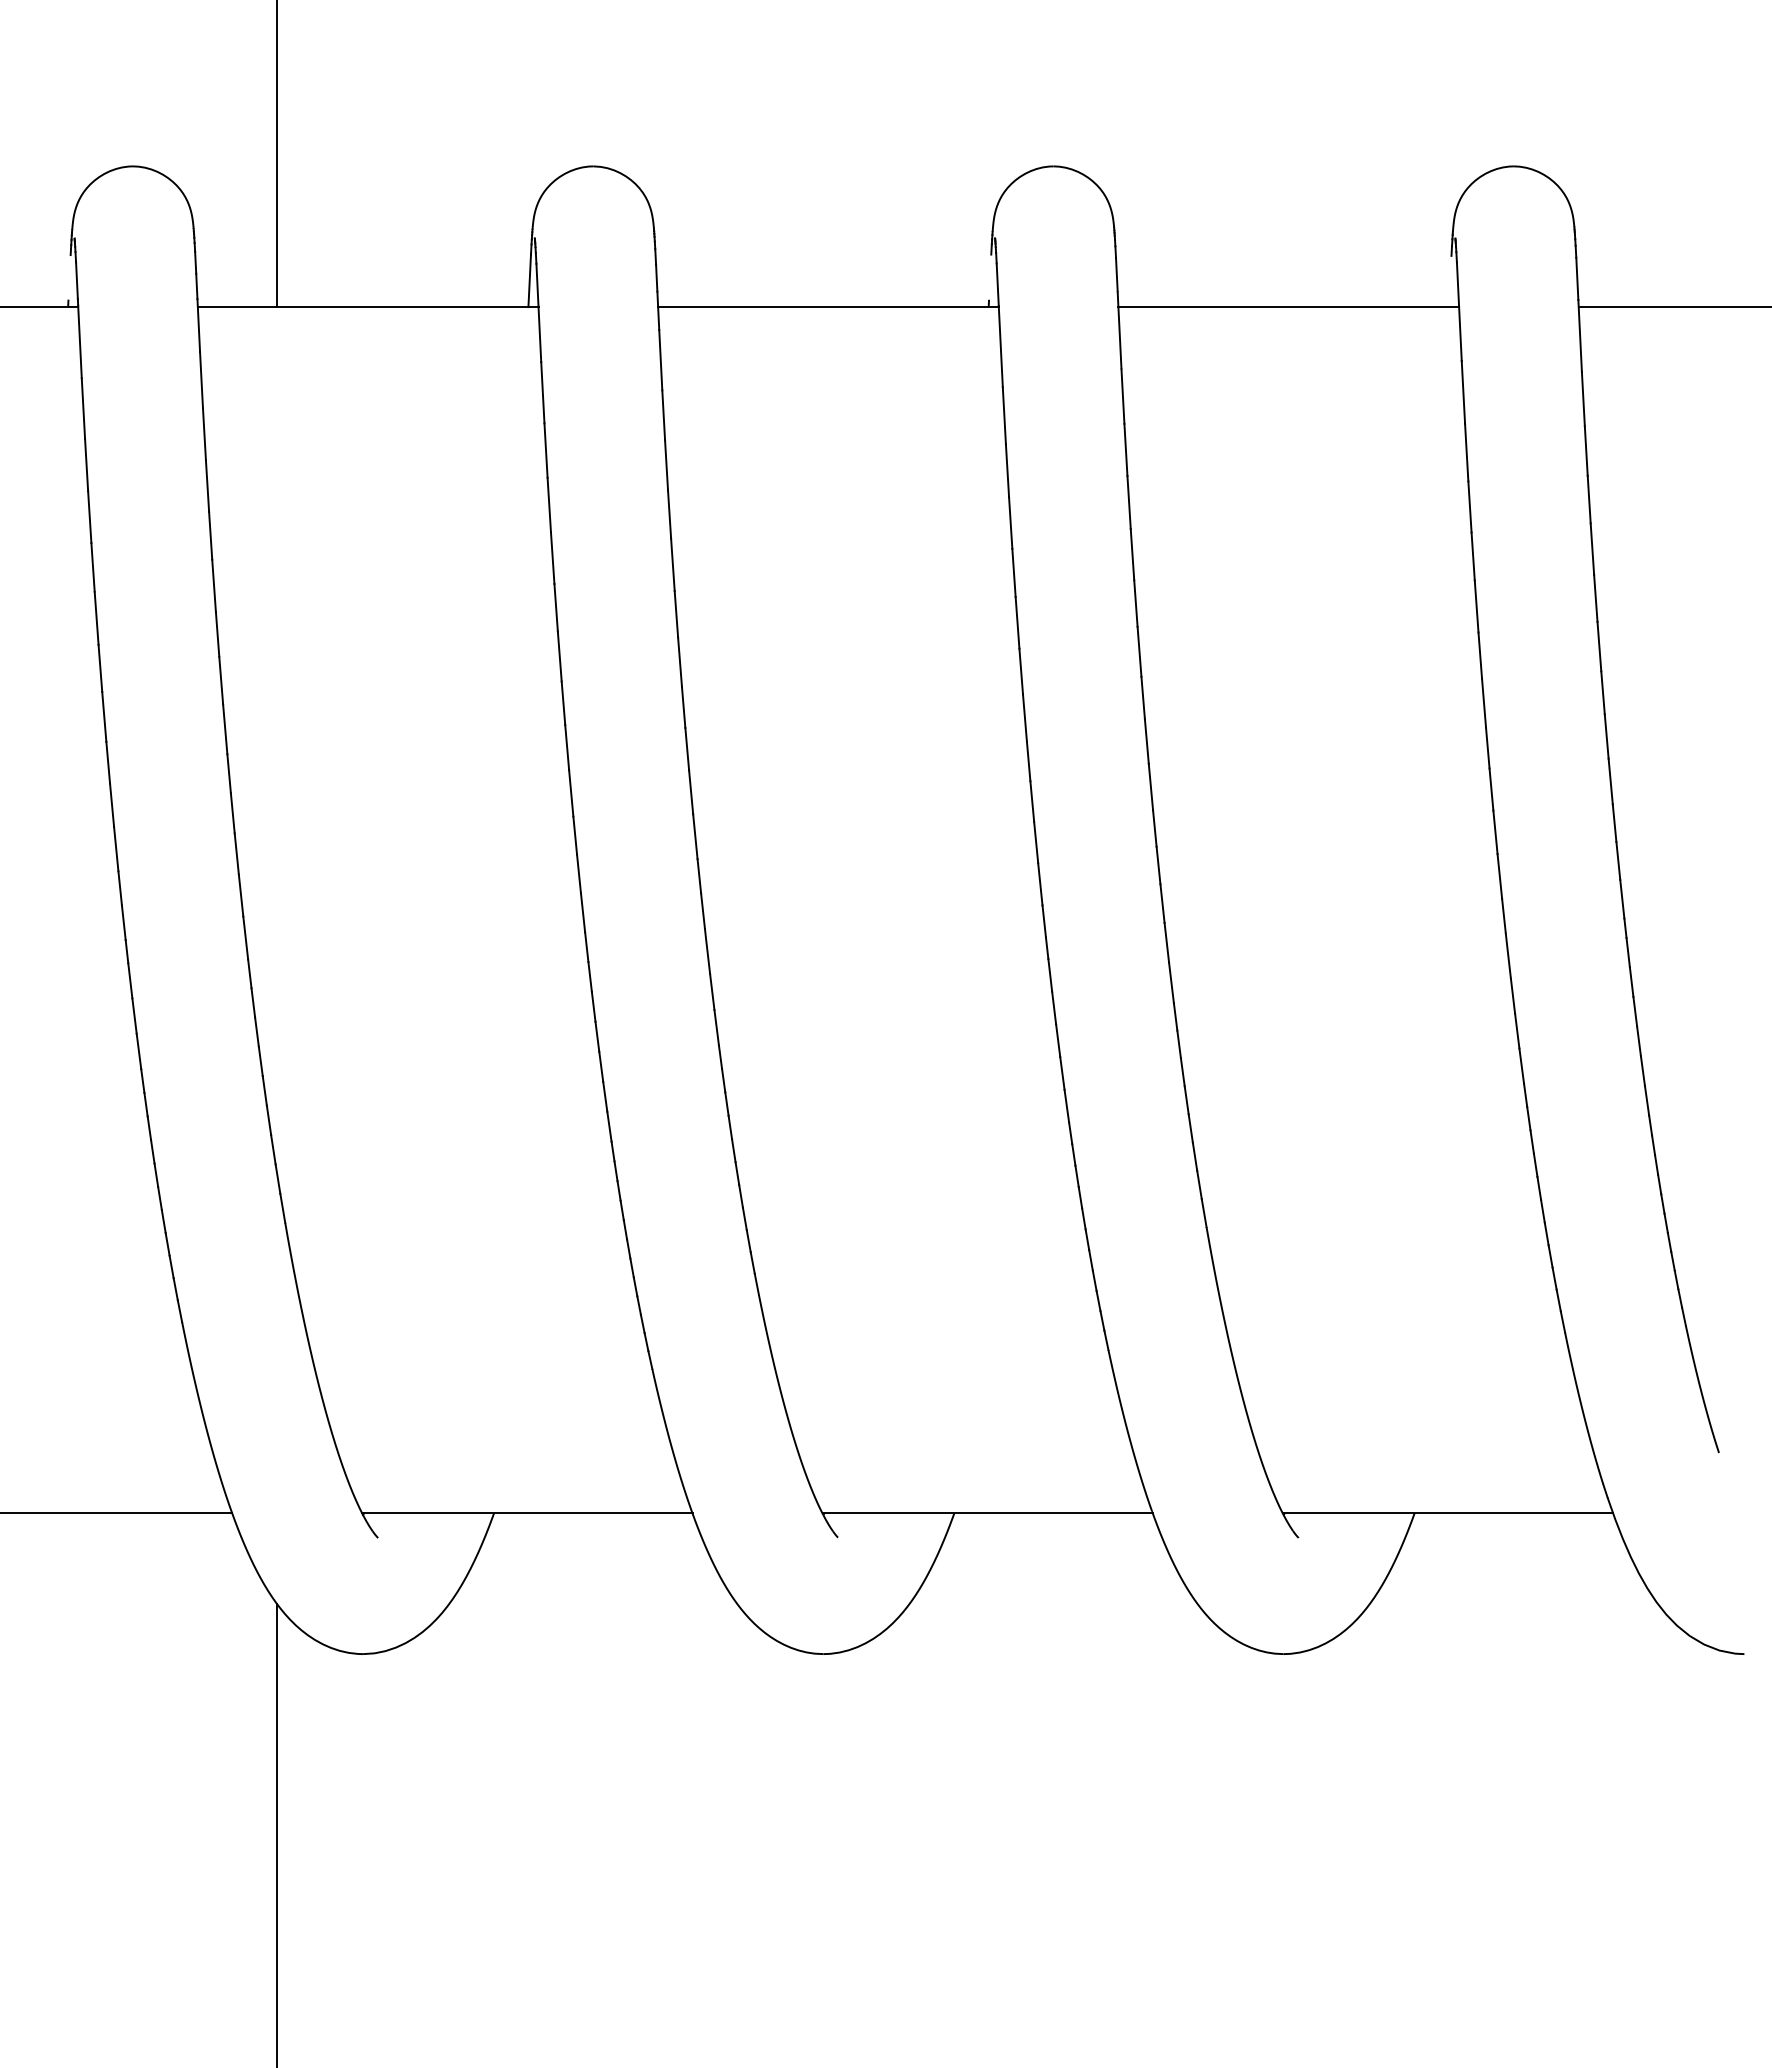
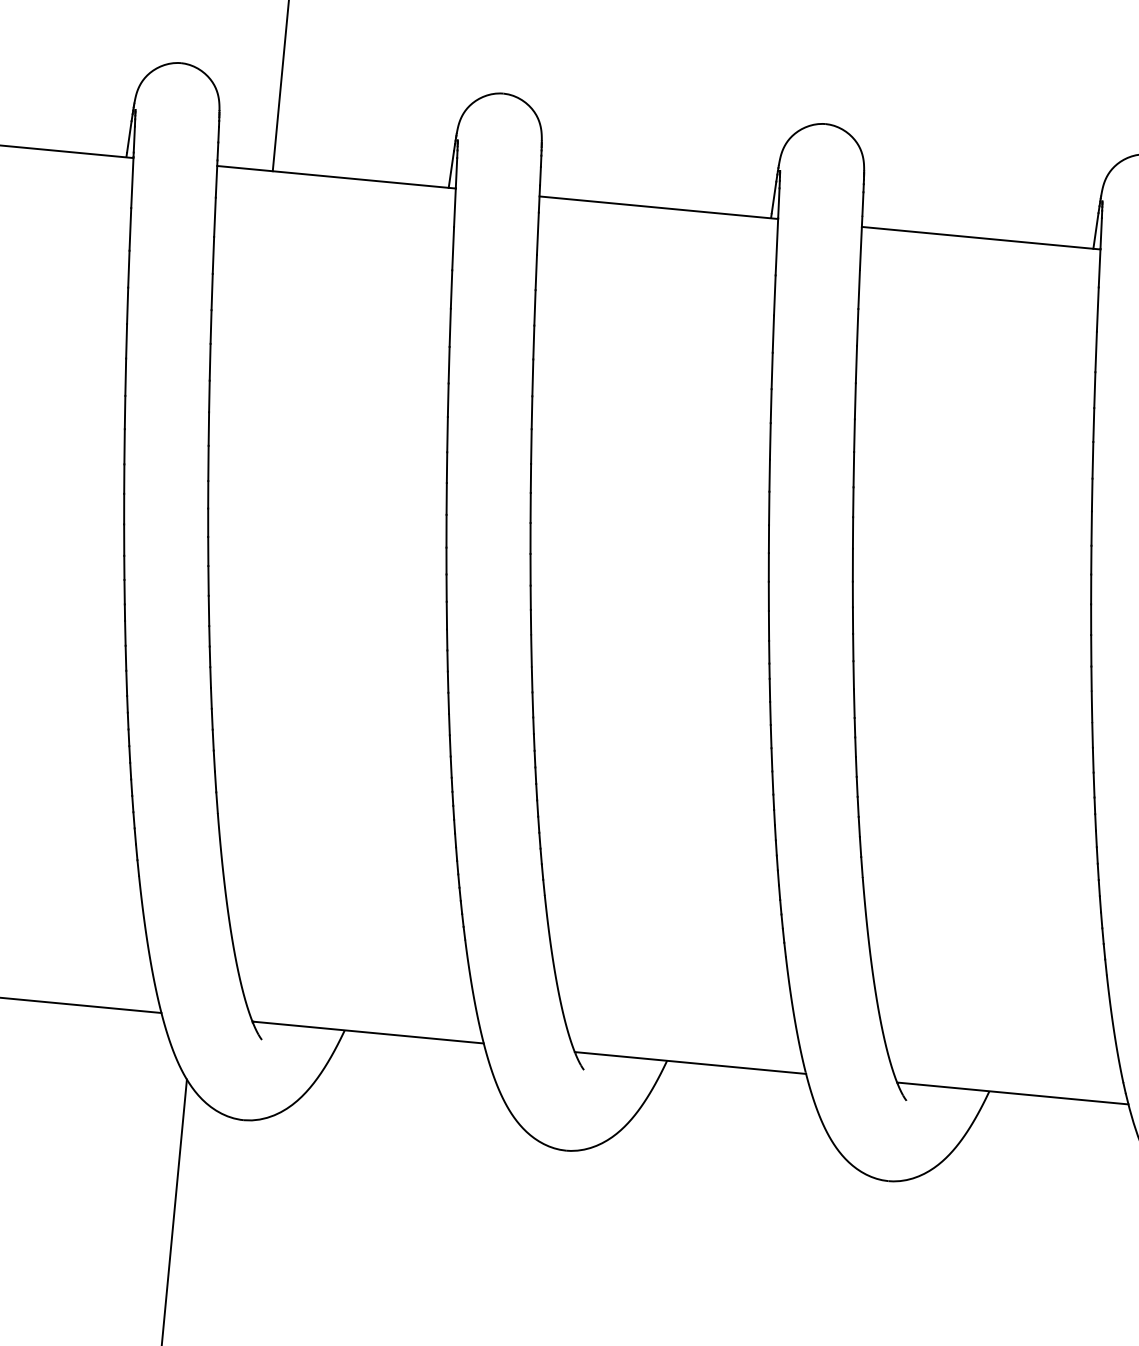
line: (990, 276) -> (774, 197), added
line: (69, 277) -> (129, 136), added
line: (1449, 281) -> (1095, 230), added

